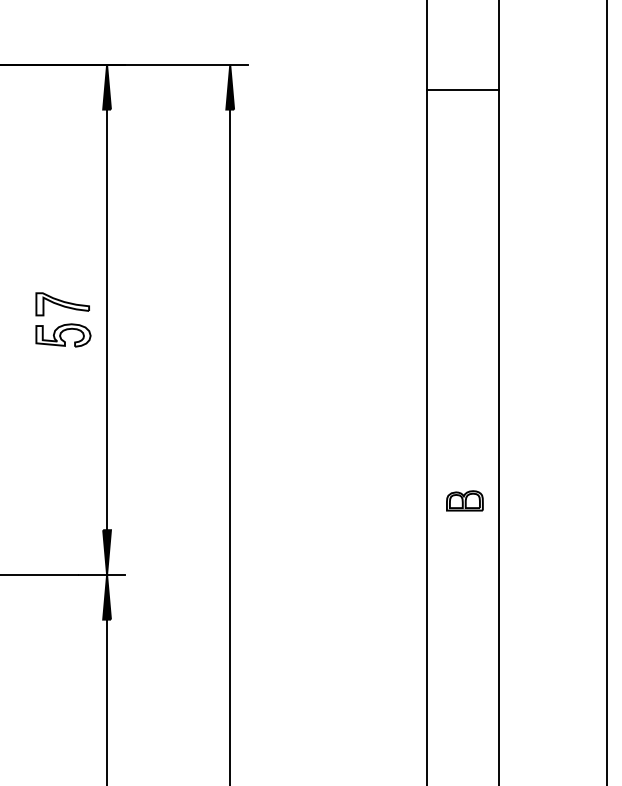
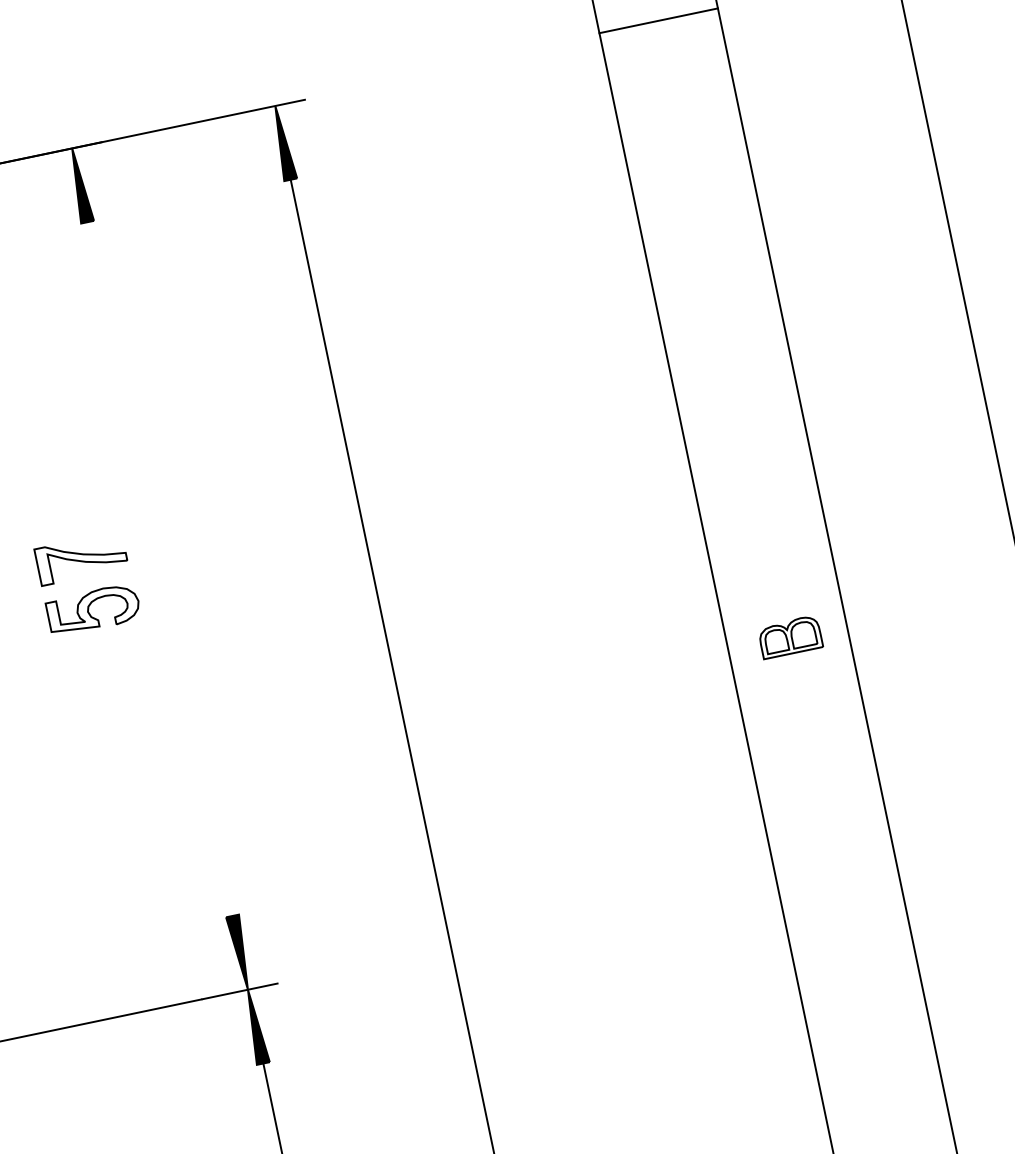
line: (463, 89) -> (658, 20), moved
line: (107, 319) -> (160, 568), removed
part: (464, 500) -> (789, 636), moved

